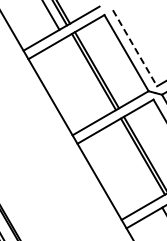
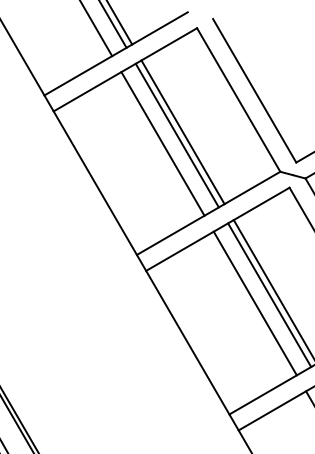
line: (135, 48) -> (255, 91), dashed -> solid
line: (86, 76) -> (163, 144), added
line: (135, 161) -> (255, 304), added

